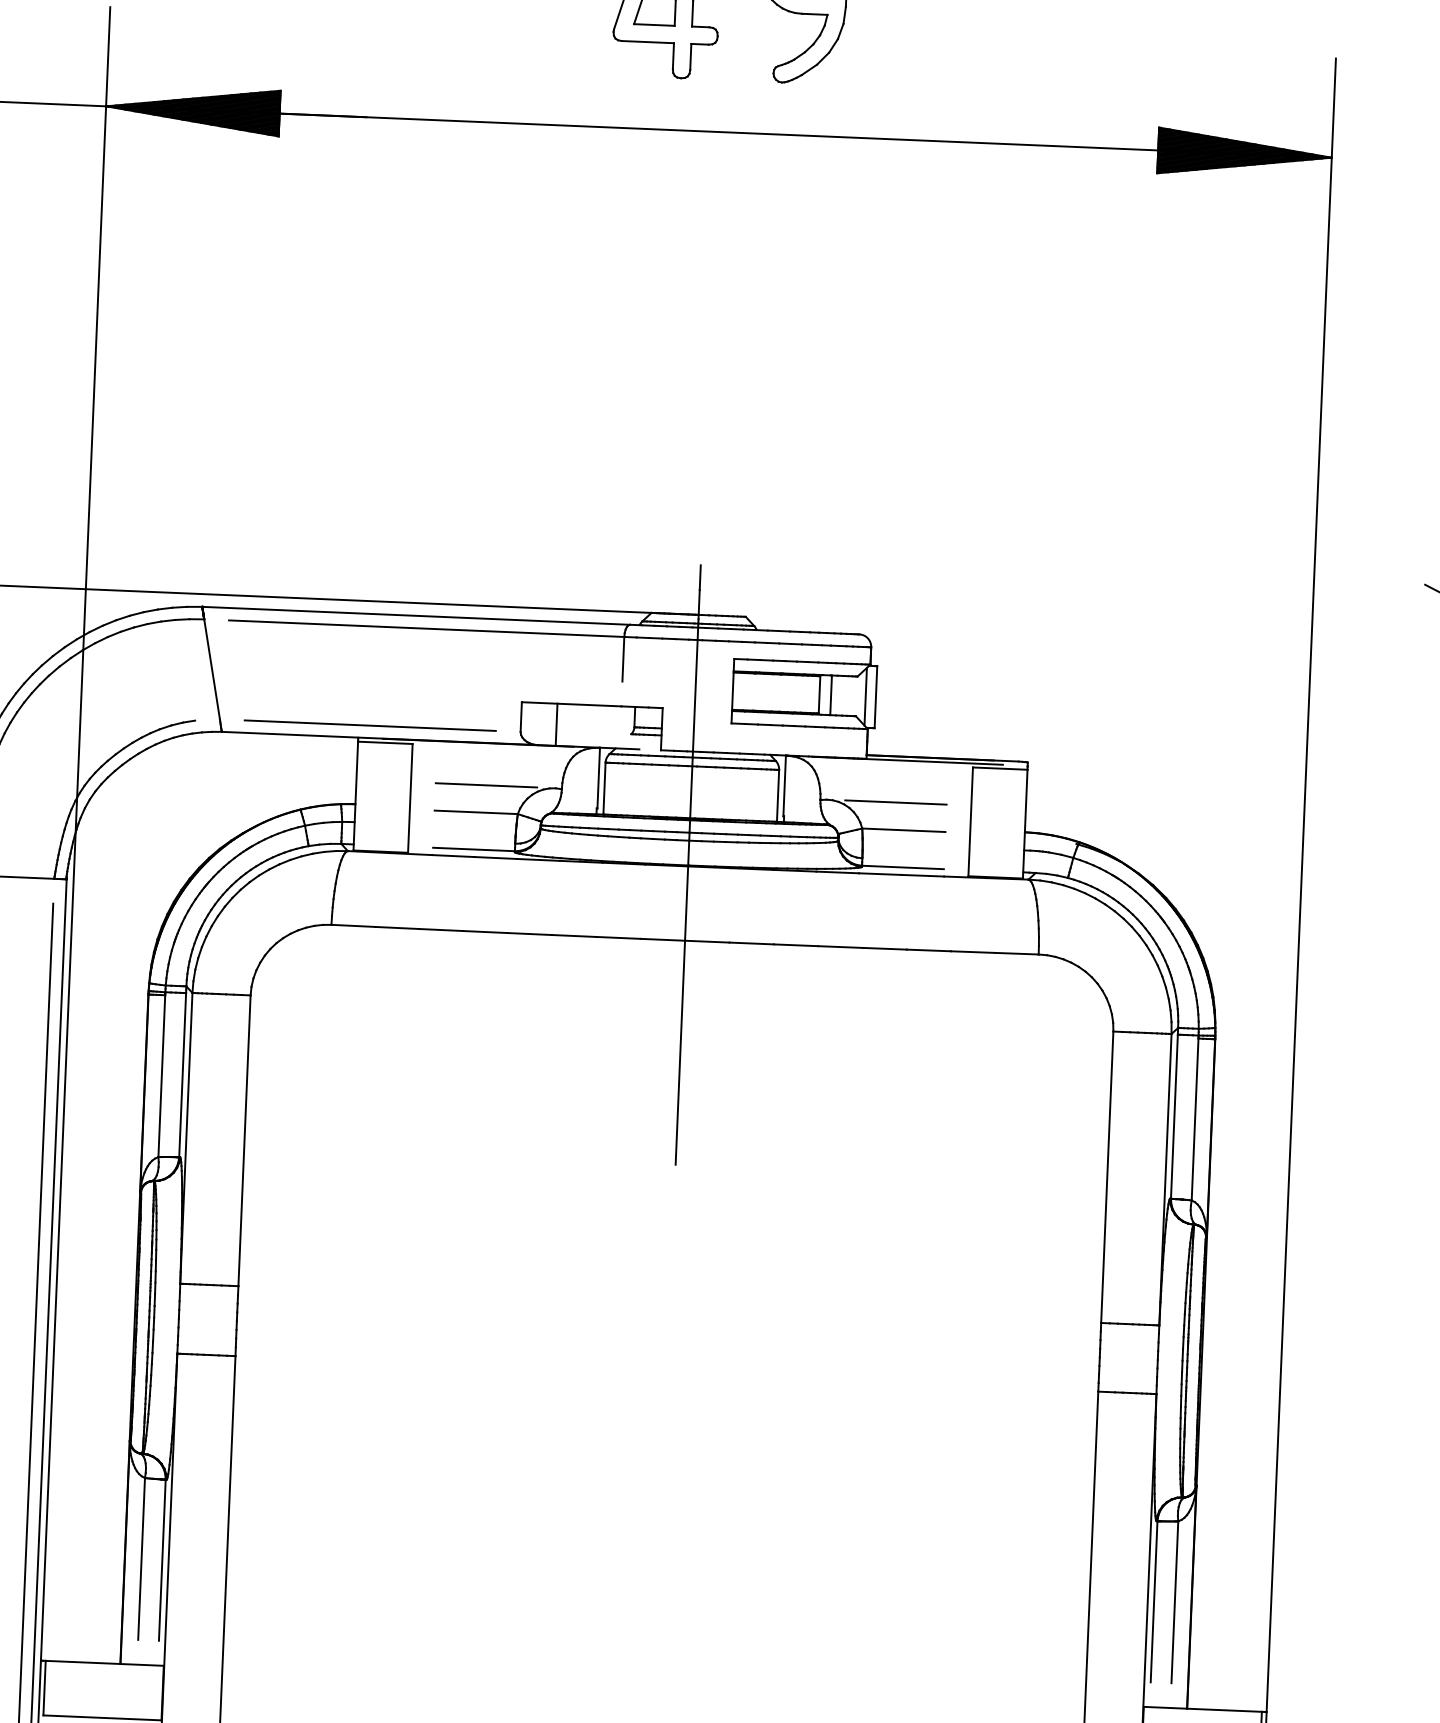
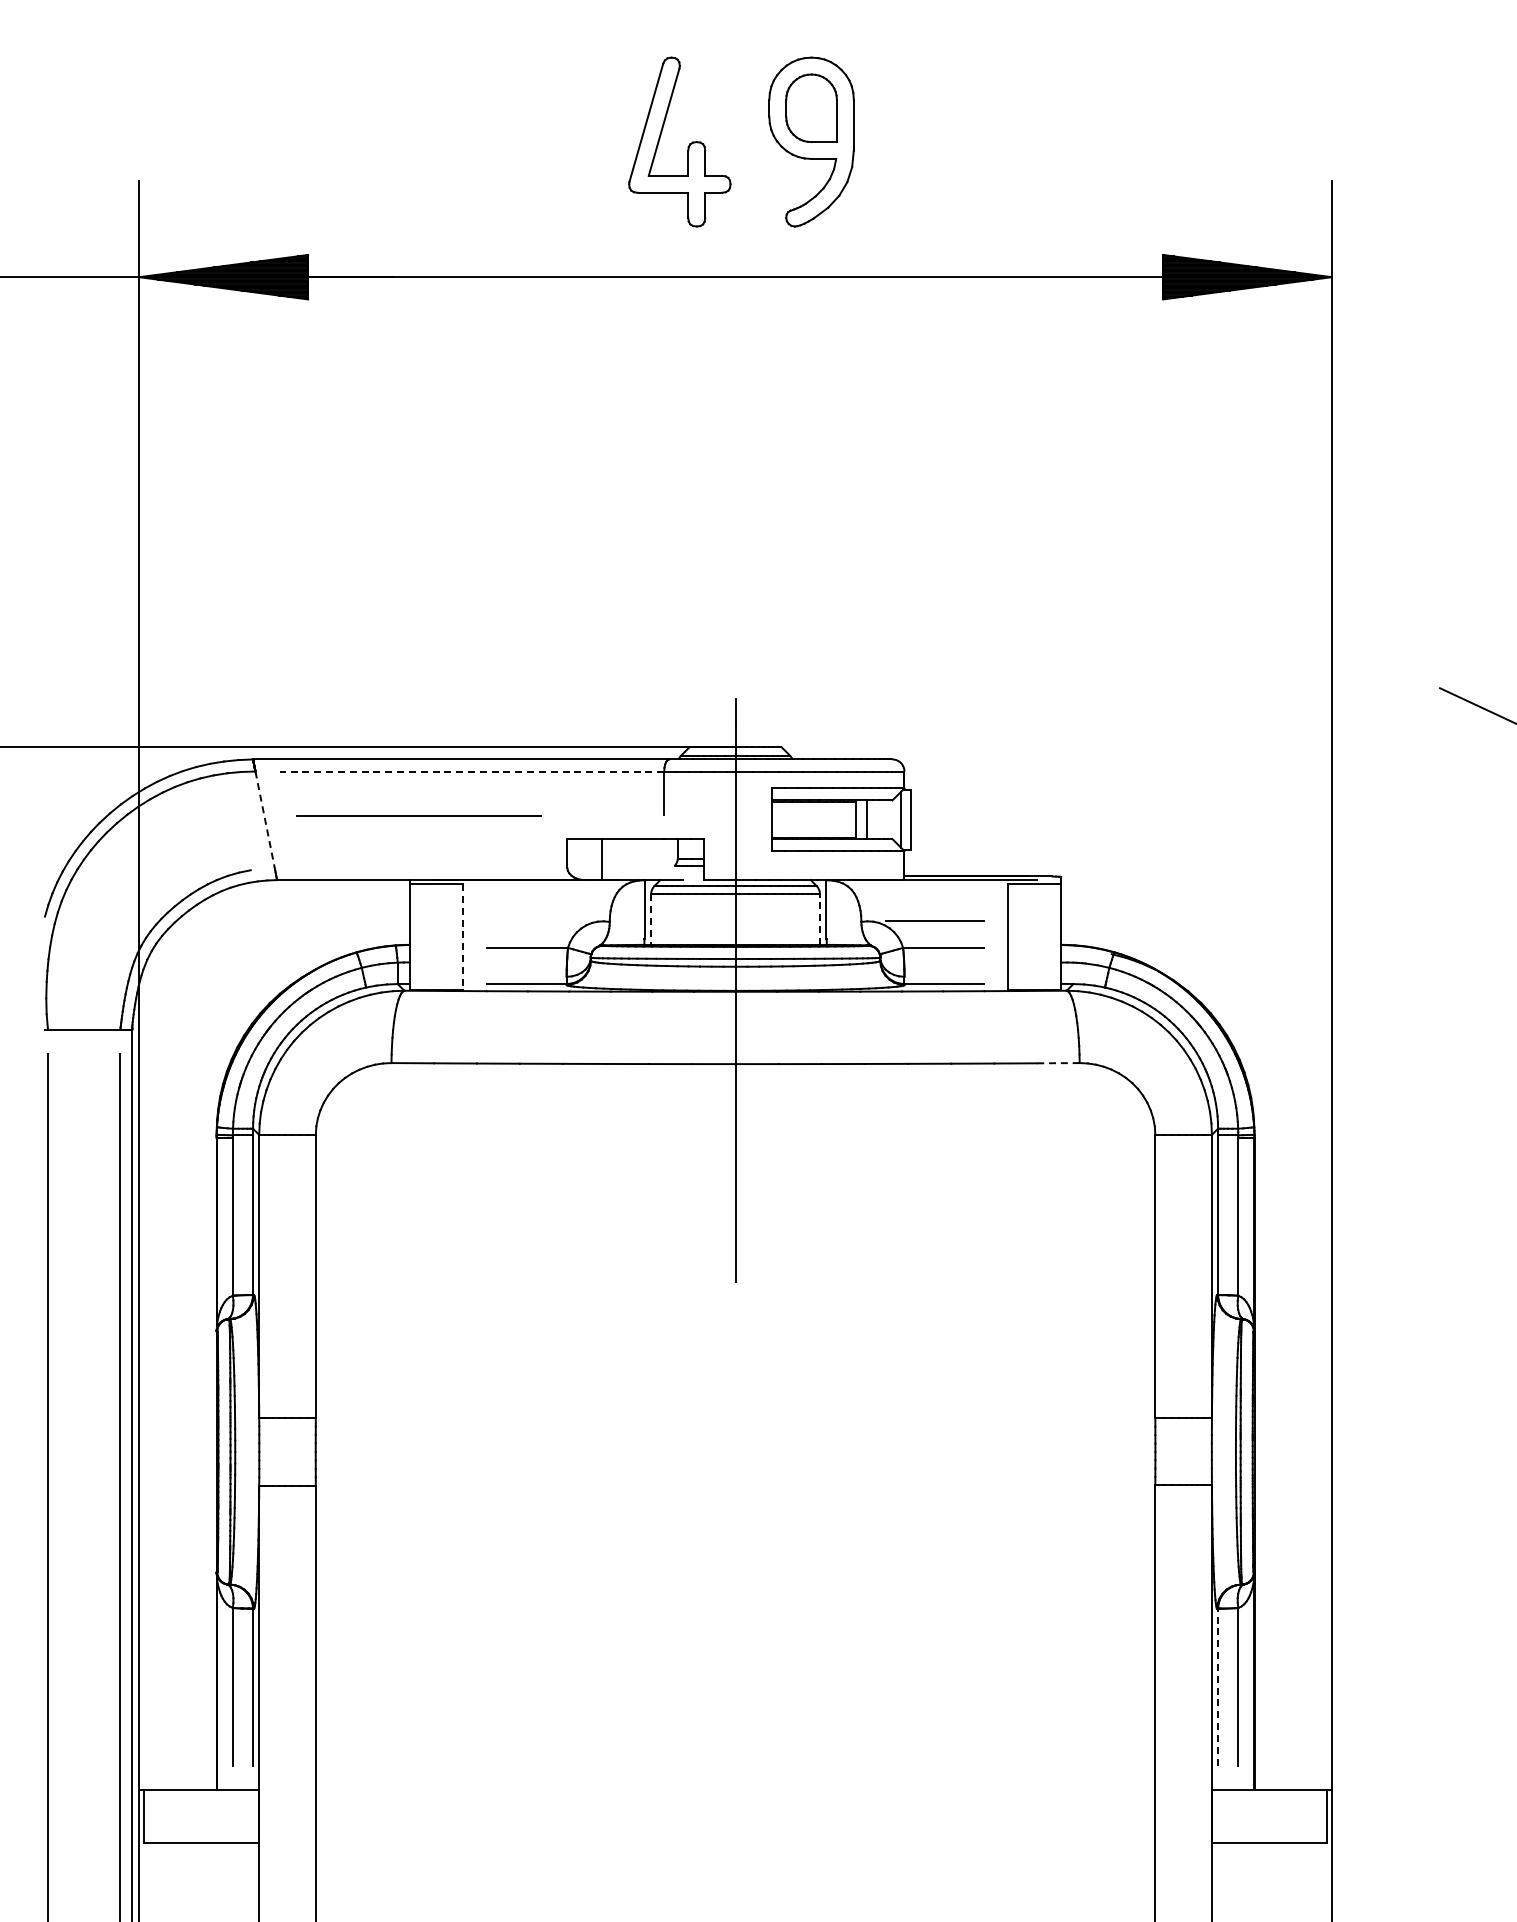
line: (426, 628) -> (471, 771), solid -> dashed
line: (212, 670) -> (265, 820), solid -> dashed
line: (369, 725) -> (418, 815), moved
line: (486, 785) -> (536, 921), removed
line: (604, 789) -> (651, 920), solid -> dashed
line: (778, 795) -> (820, 919), solid -> dashed
line: (409, 798) -> (462, 937), solid -> dashed
line: (1015, 953) -> (1057, 1063), solid -> dashed
line: (1154, 1601) -> (1218, 1686), solid -> dashed

